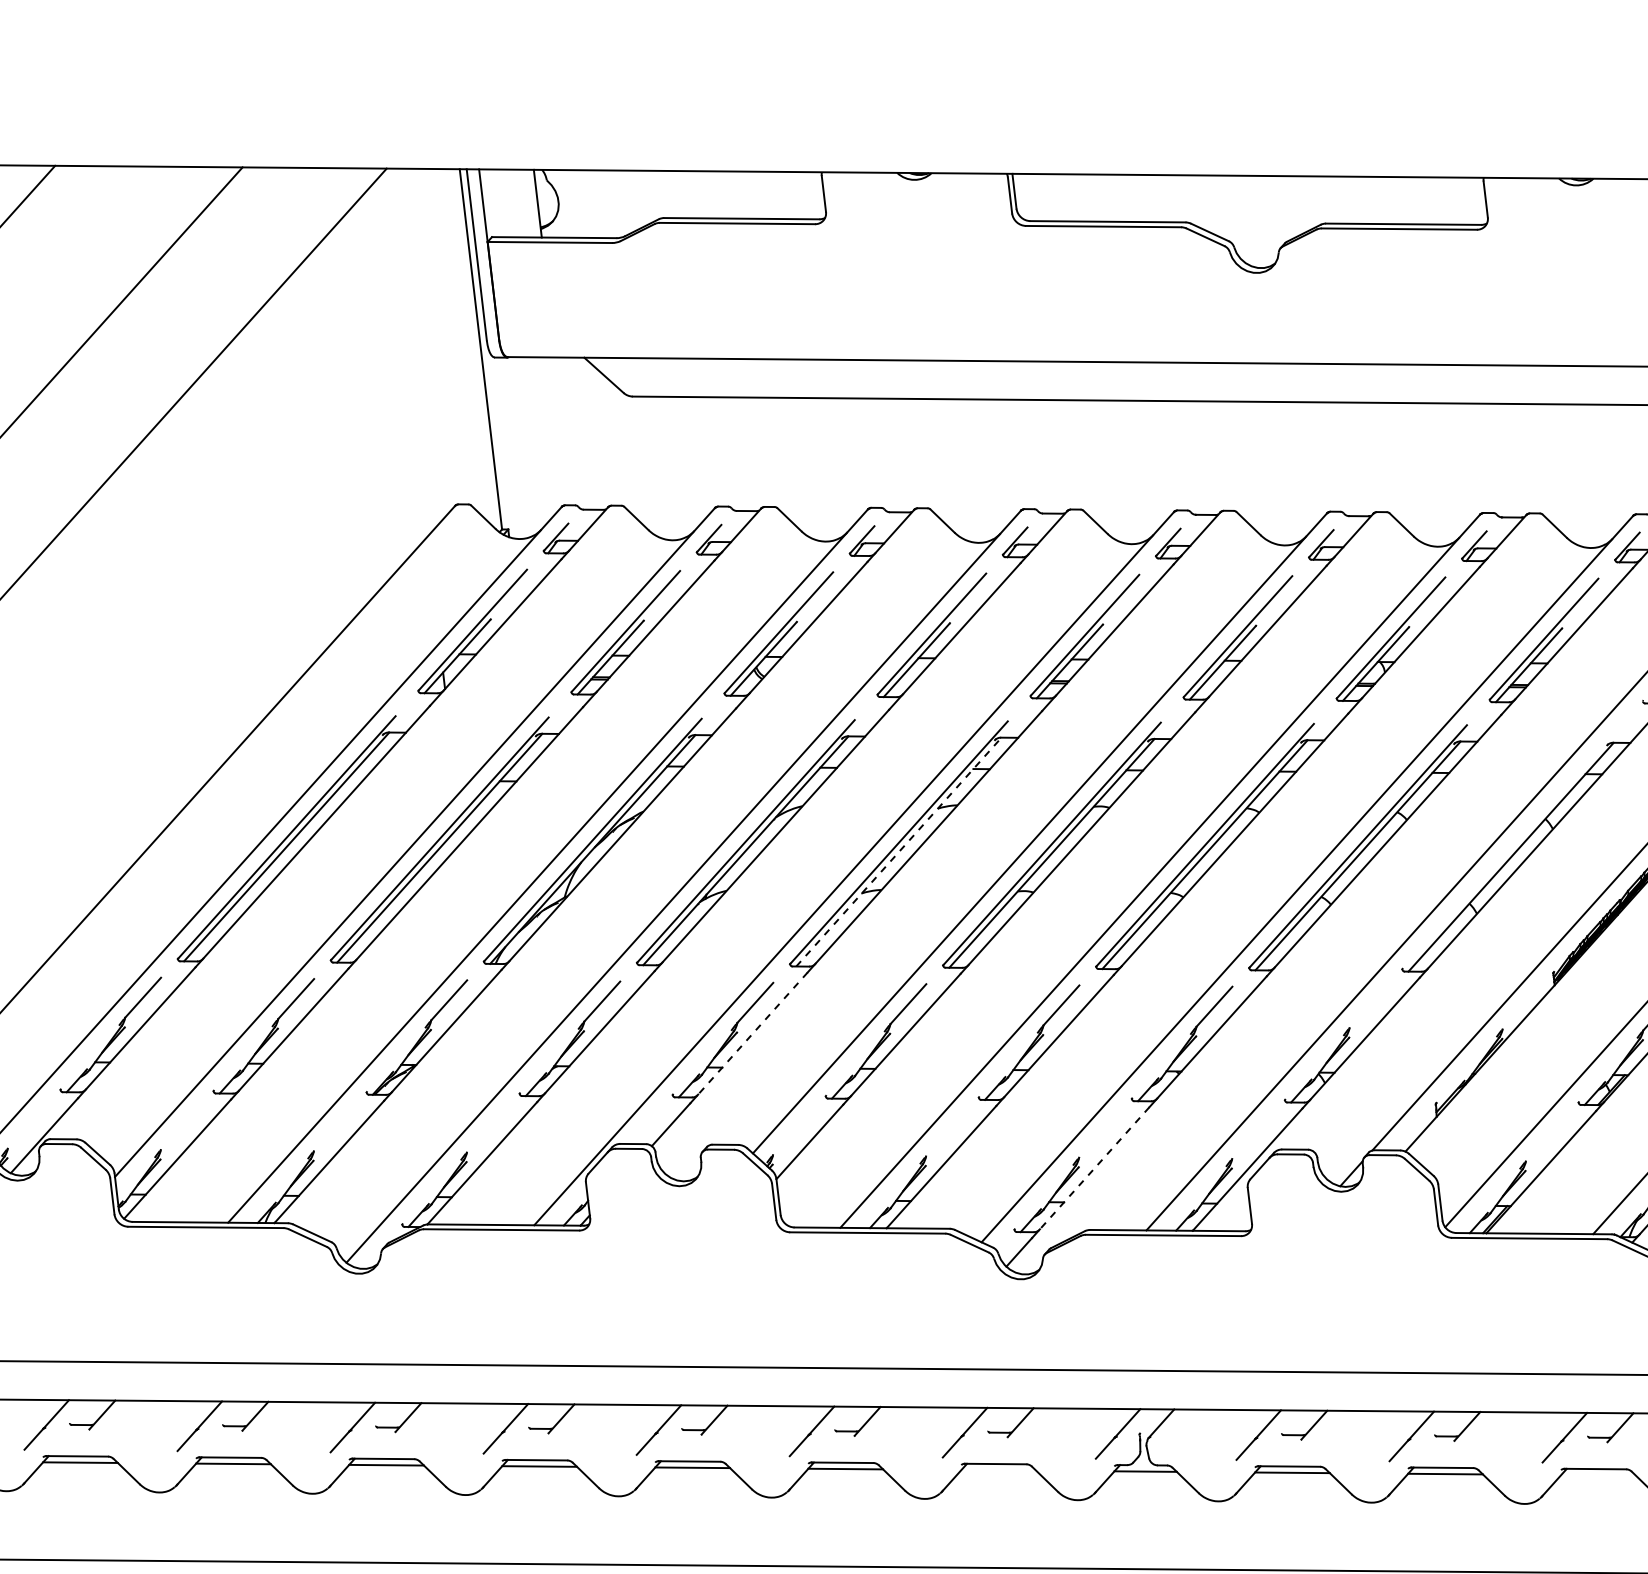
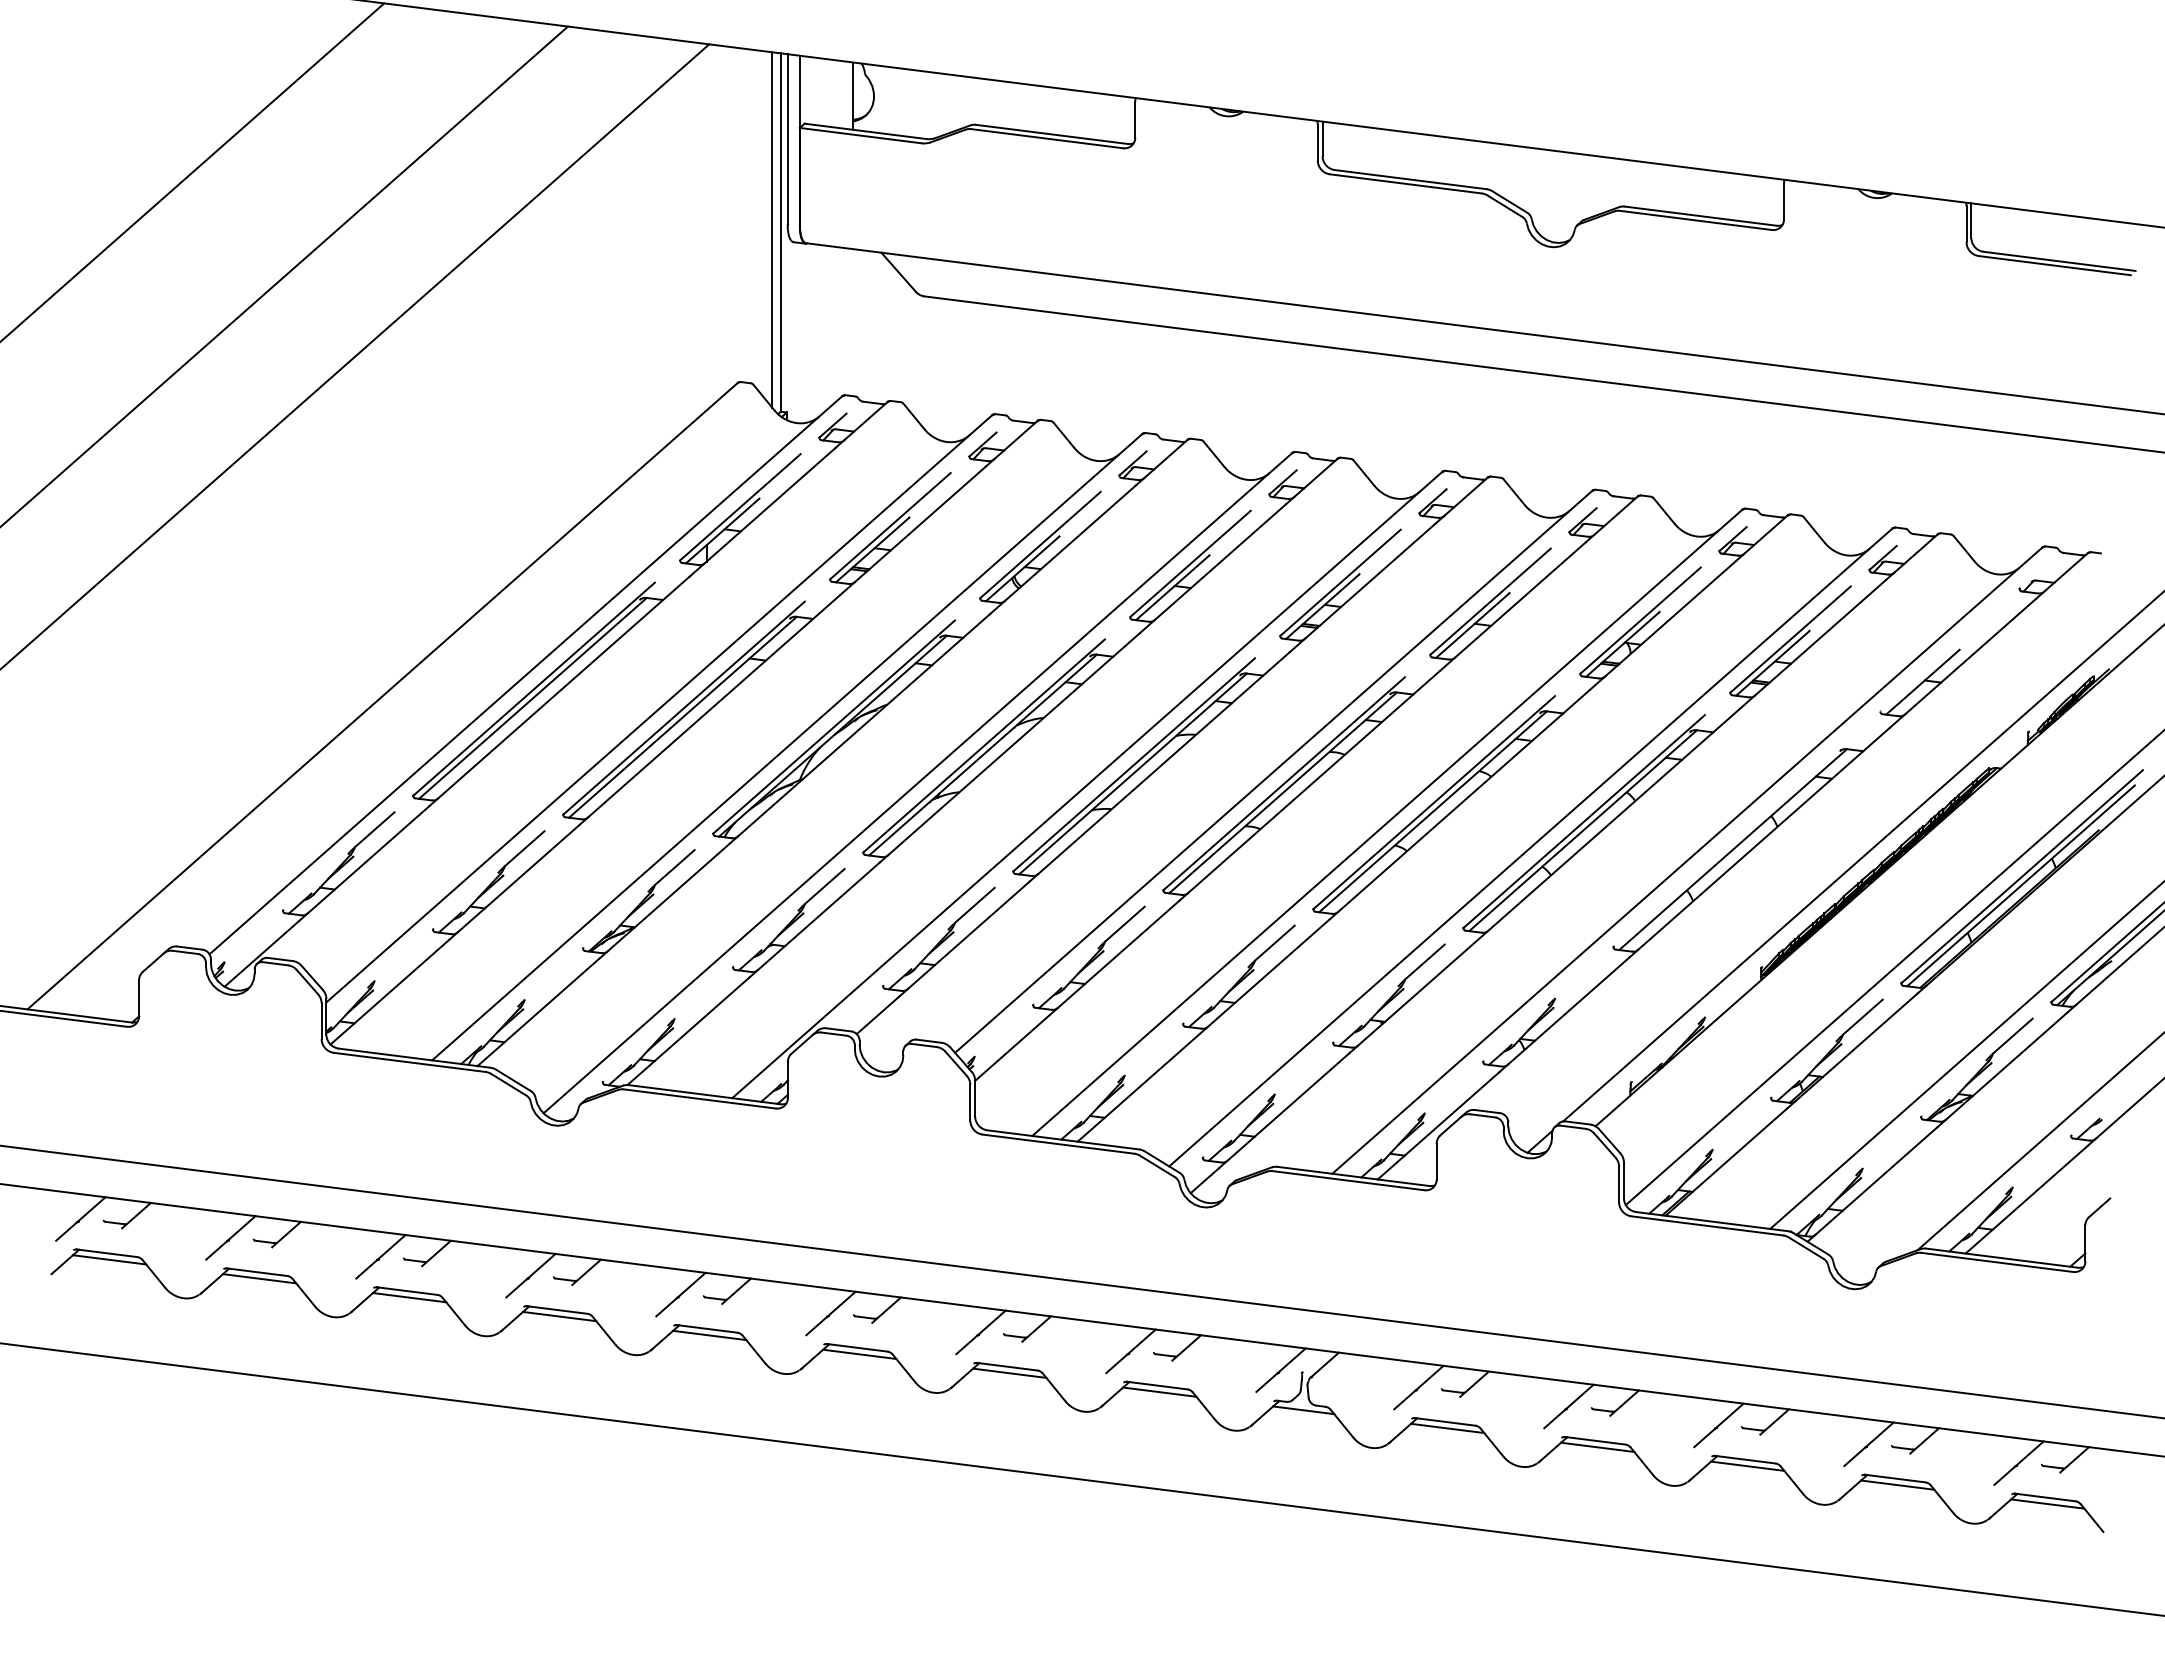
line: (472, 347) -> (772, 229), added
line: (899, 852) -> (1133, 774), dashed -> solid
line: (752, 1033) -> (968, 935), dashed -> solid
line: (1094, 1168) -> (1288, 1107), dashed -> solid
line: (998, 1469) -> (1159, 1391), added
line: (1598, 1474) -> (1747, 1465), added

